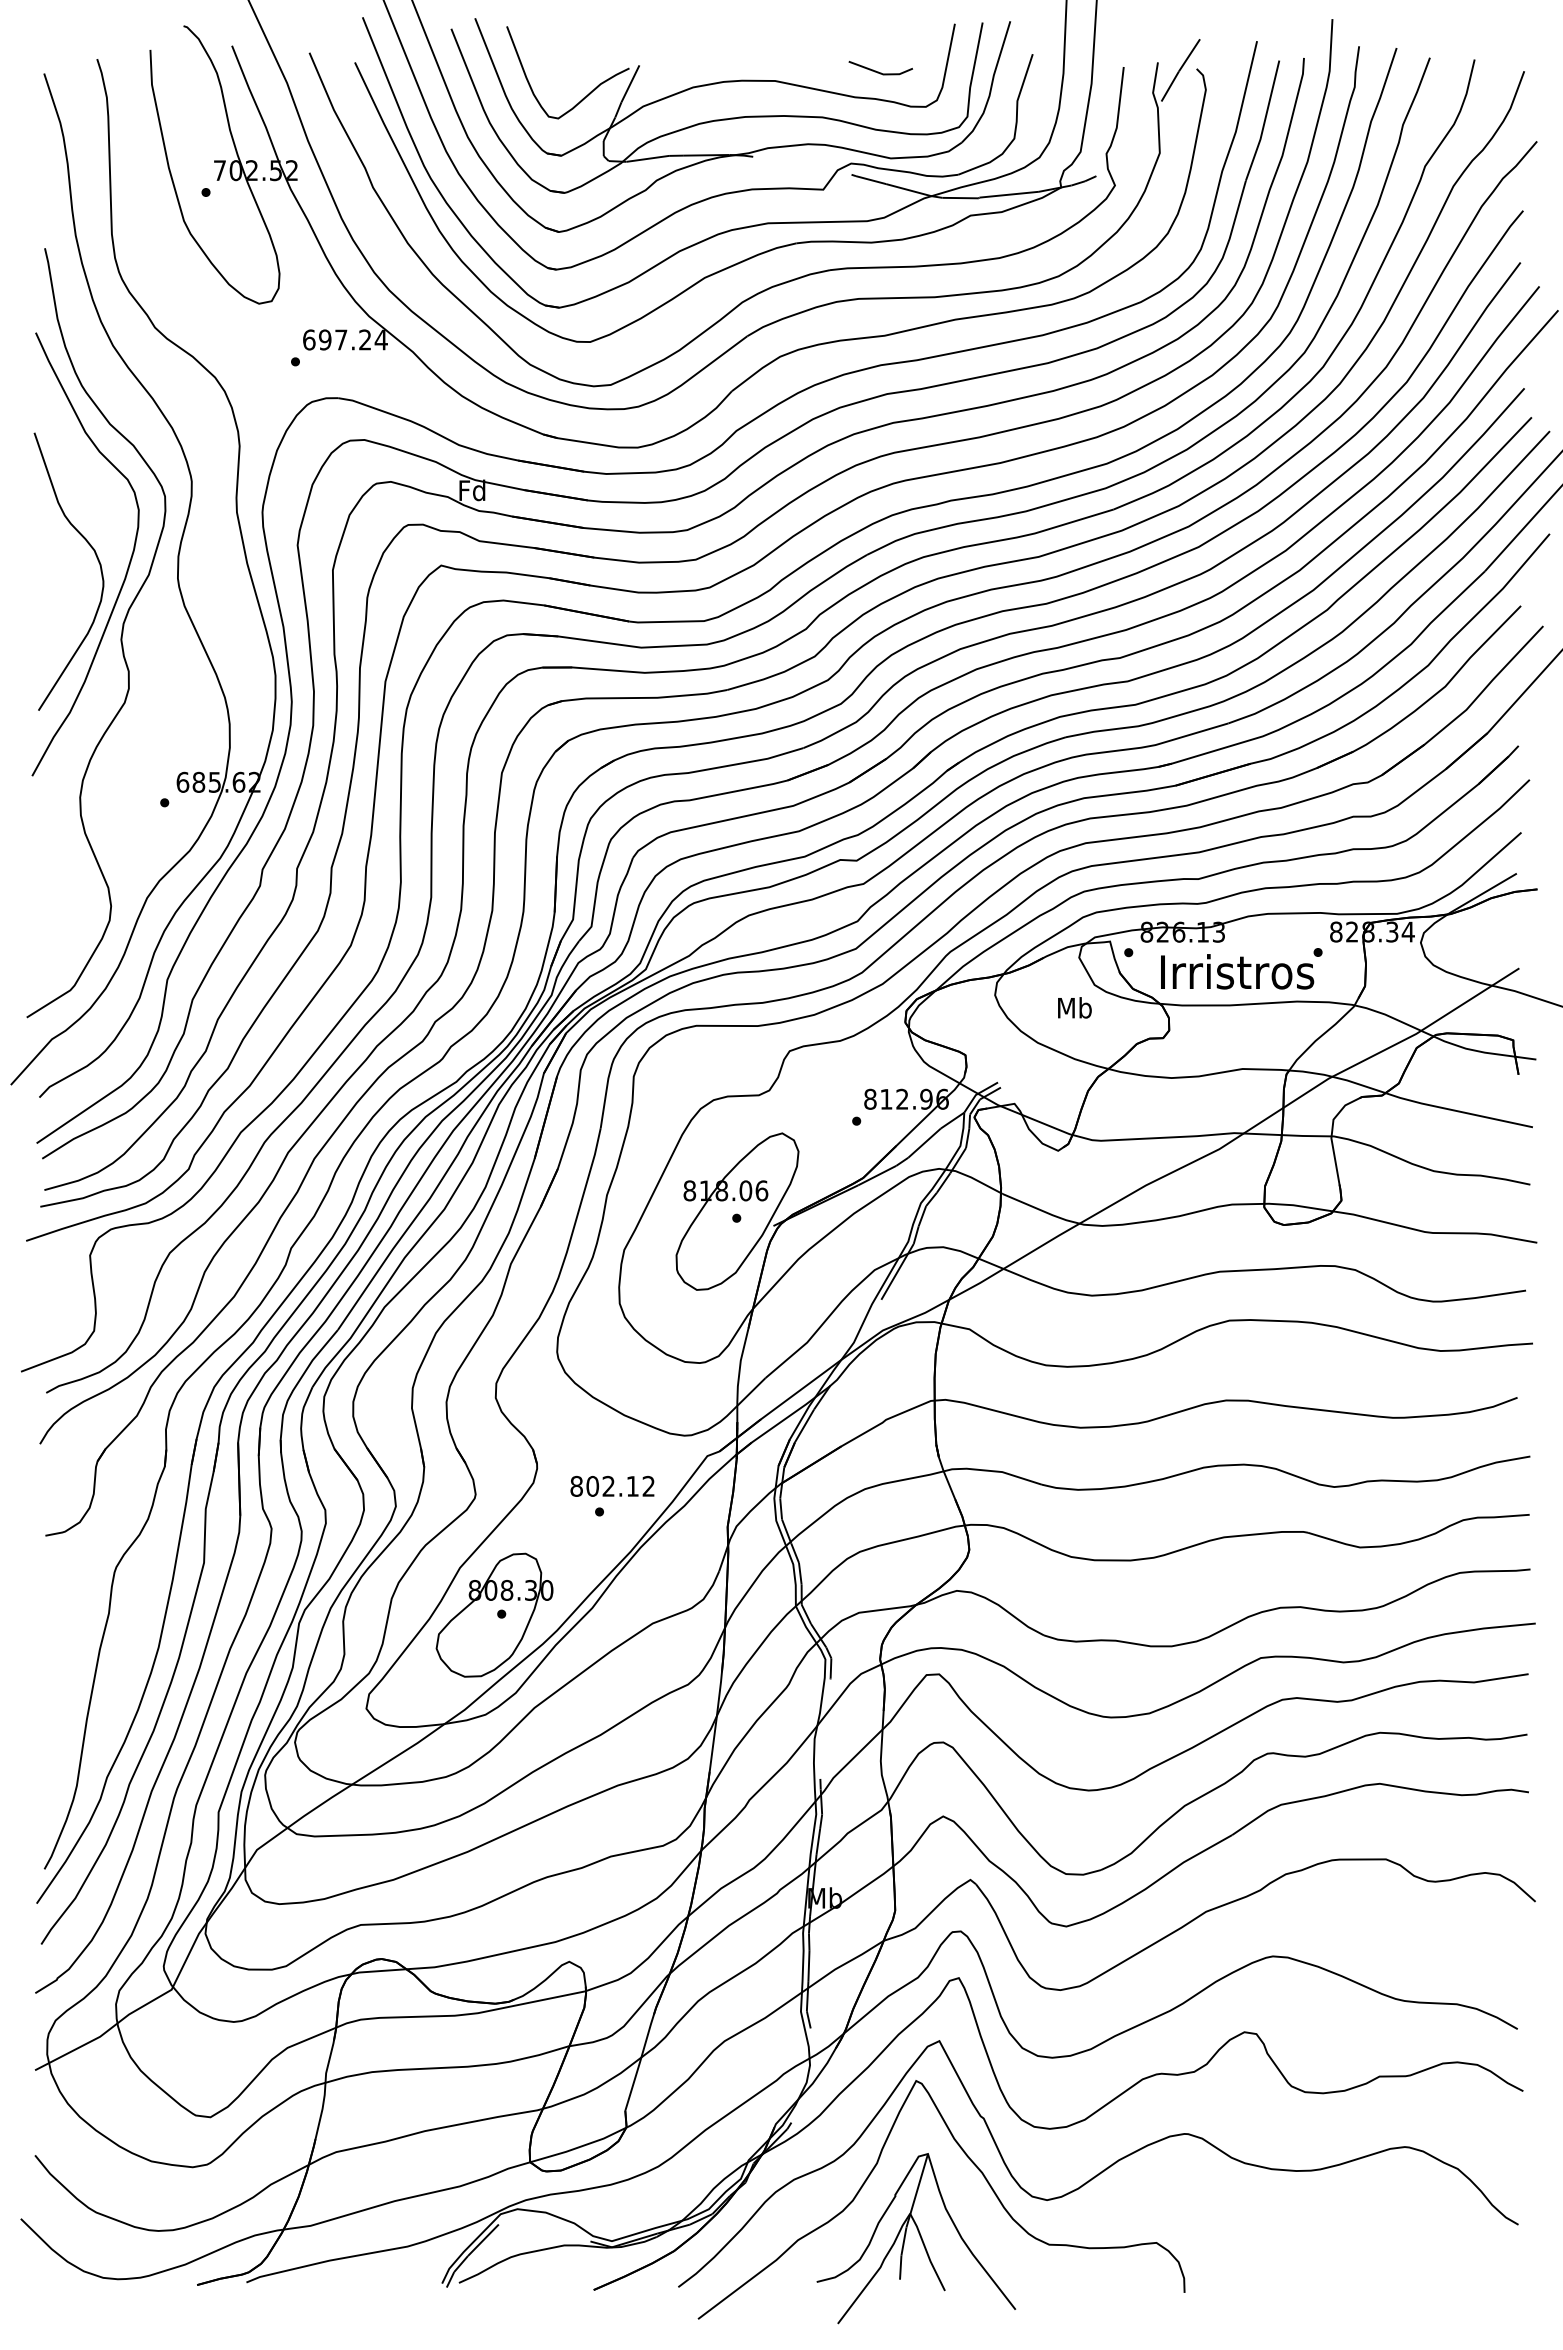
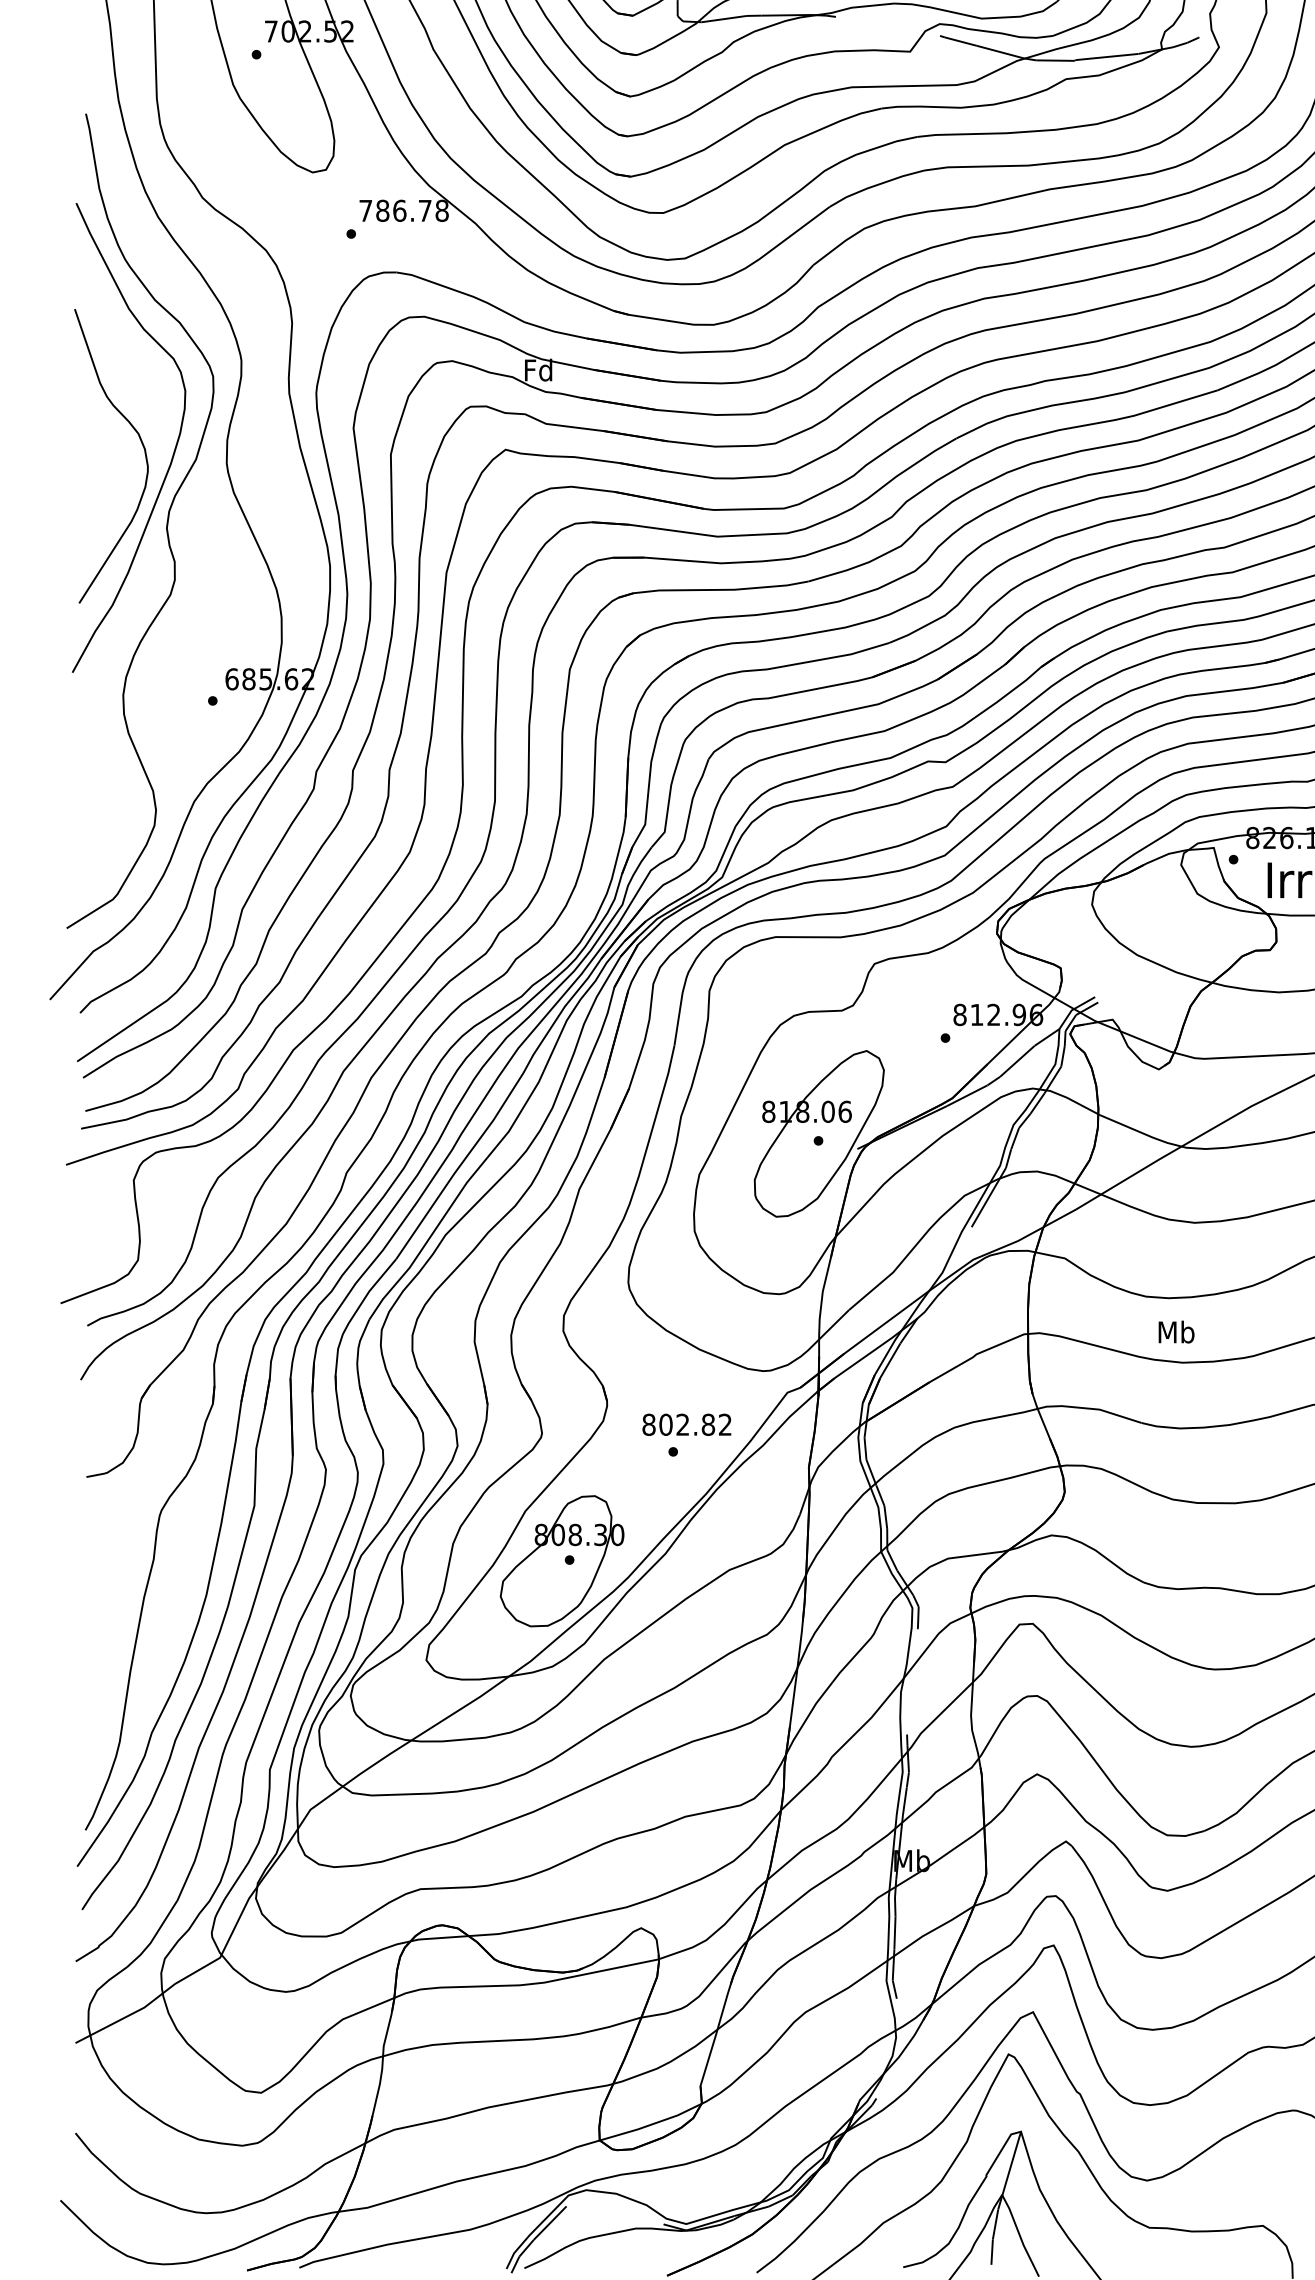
text: (345, 339) -> (404, 210), 697.24 -> 786.78
text: (1074, 1007) -> (1176, 1331), moved
text: (632, 1485) -> (708, 1423), 802.12 -> 802.82

